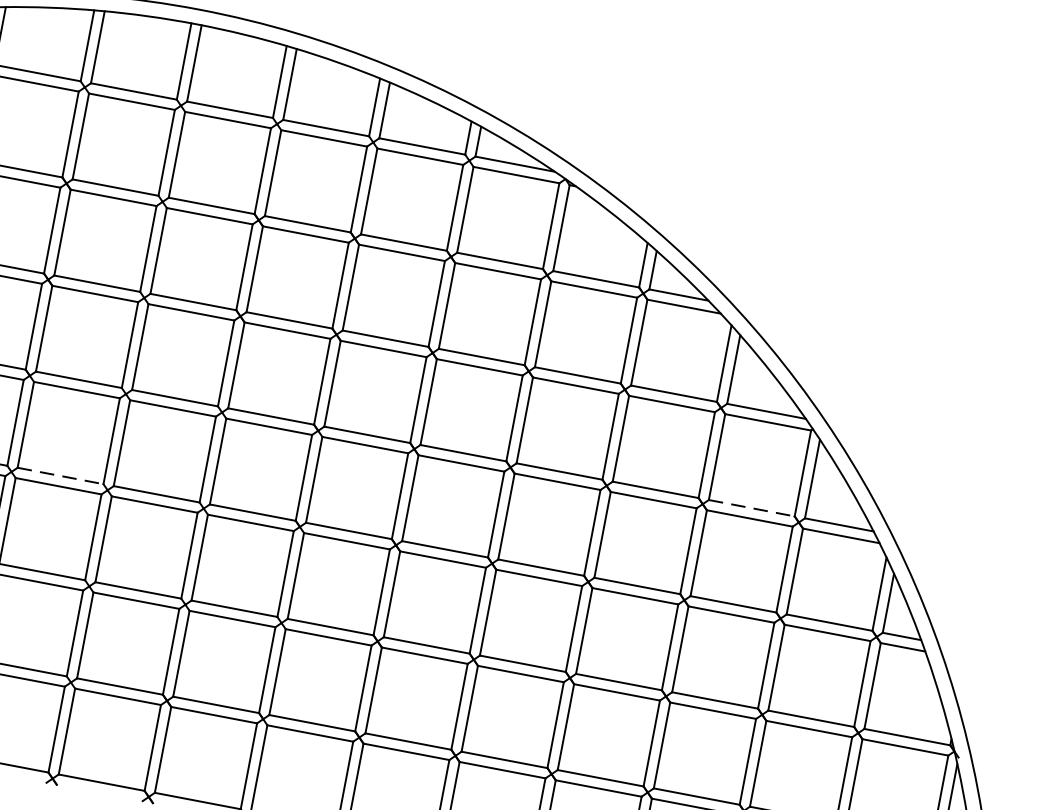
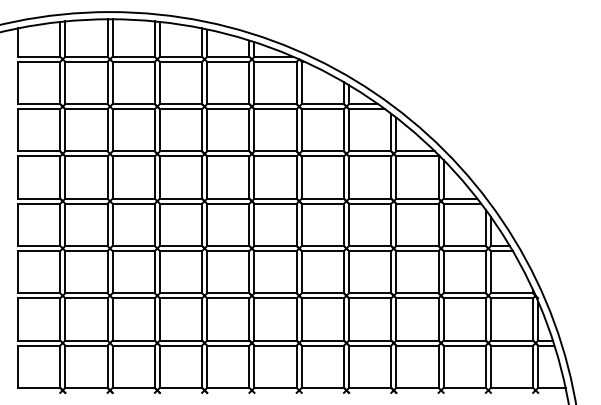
line: (60, 477) -> (86, 246), dashed -> solid
line: (751, 507) -> (417, 198), dashed -> solid

